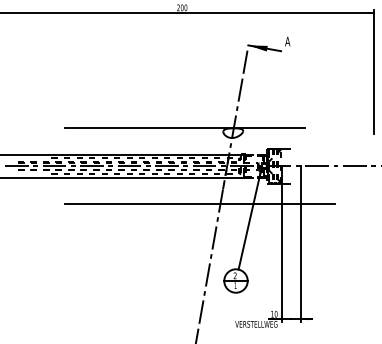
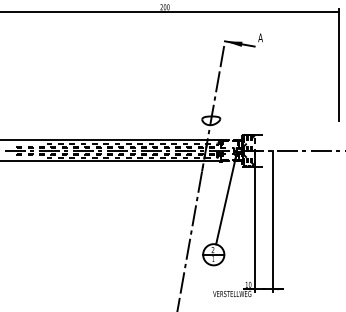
line: (184, 127) -> (167, 115), removed
line: (200, 204) -> (181, 185), removed

